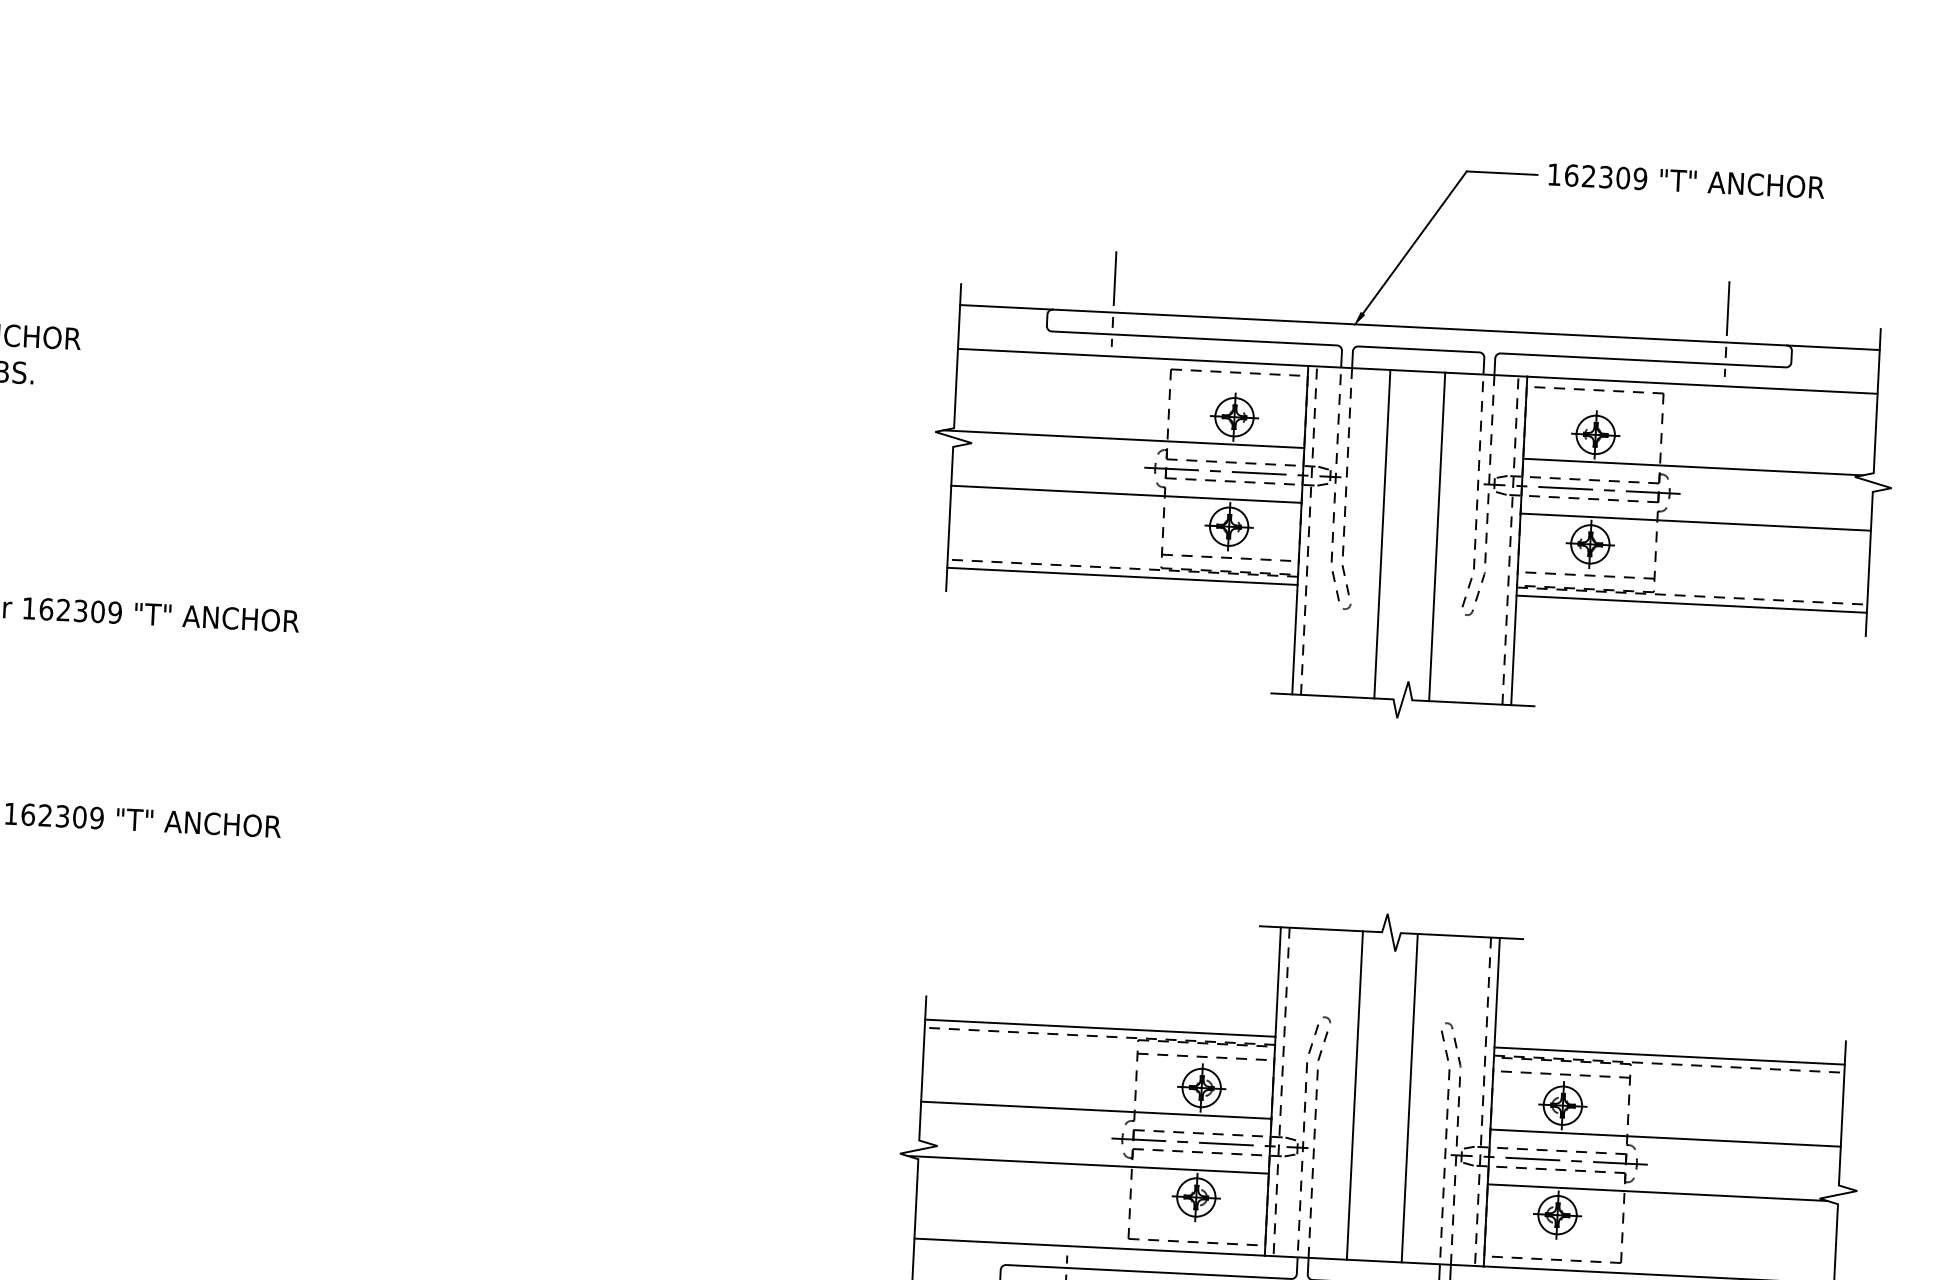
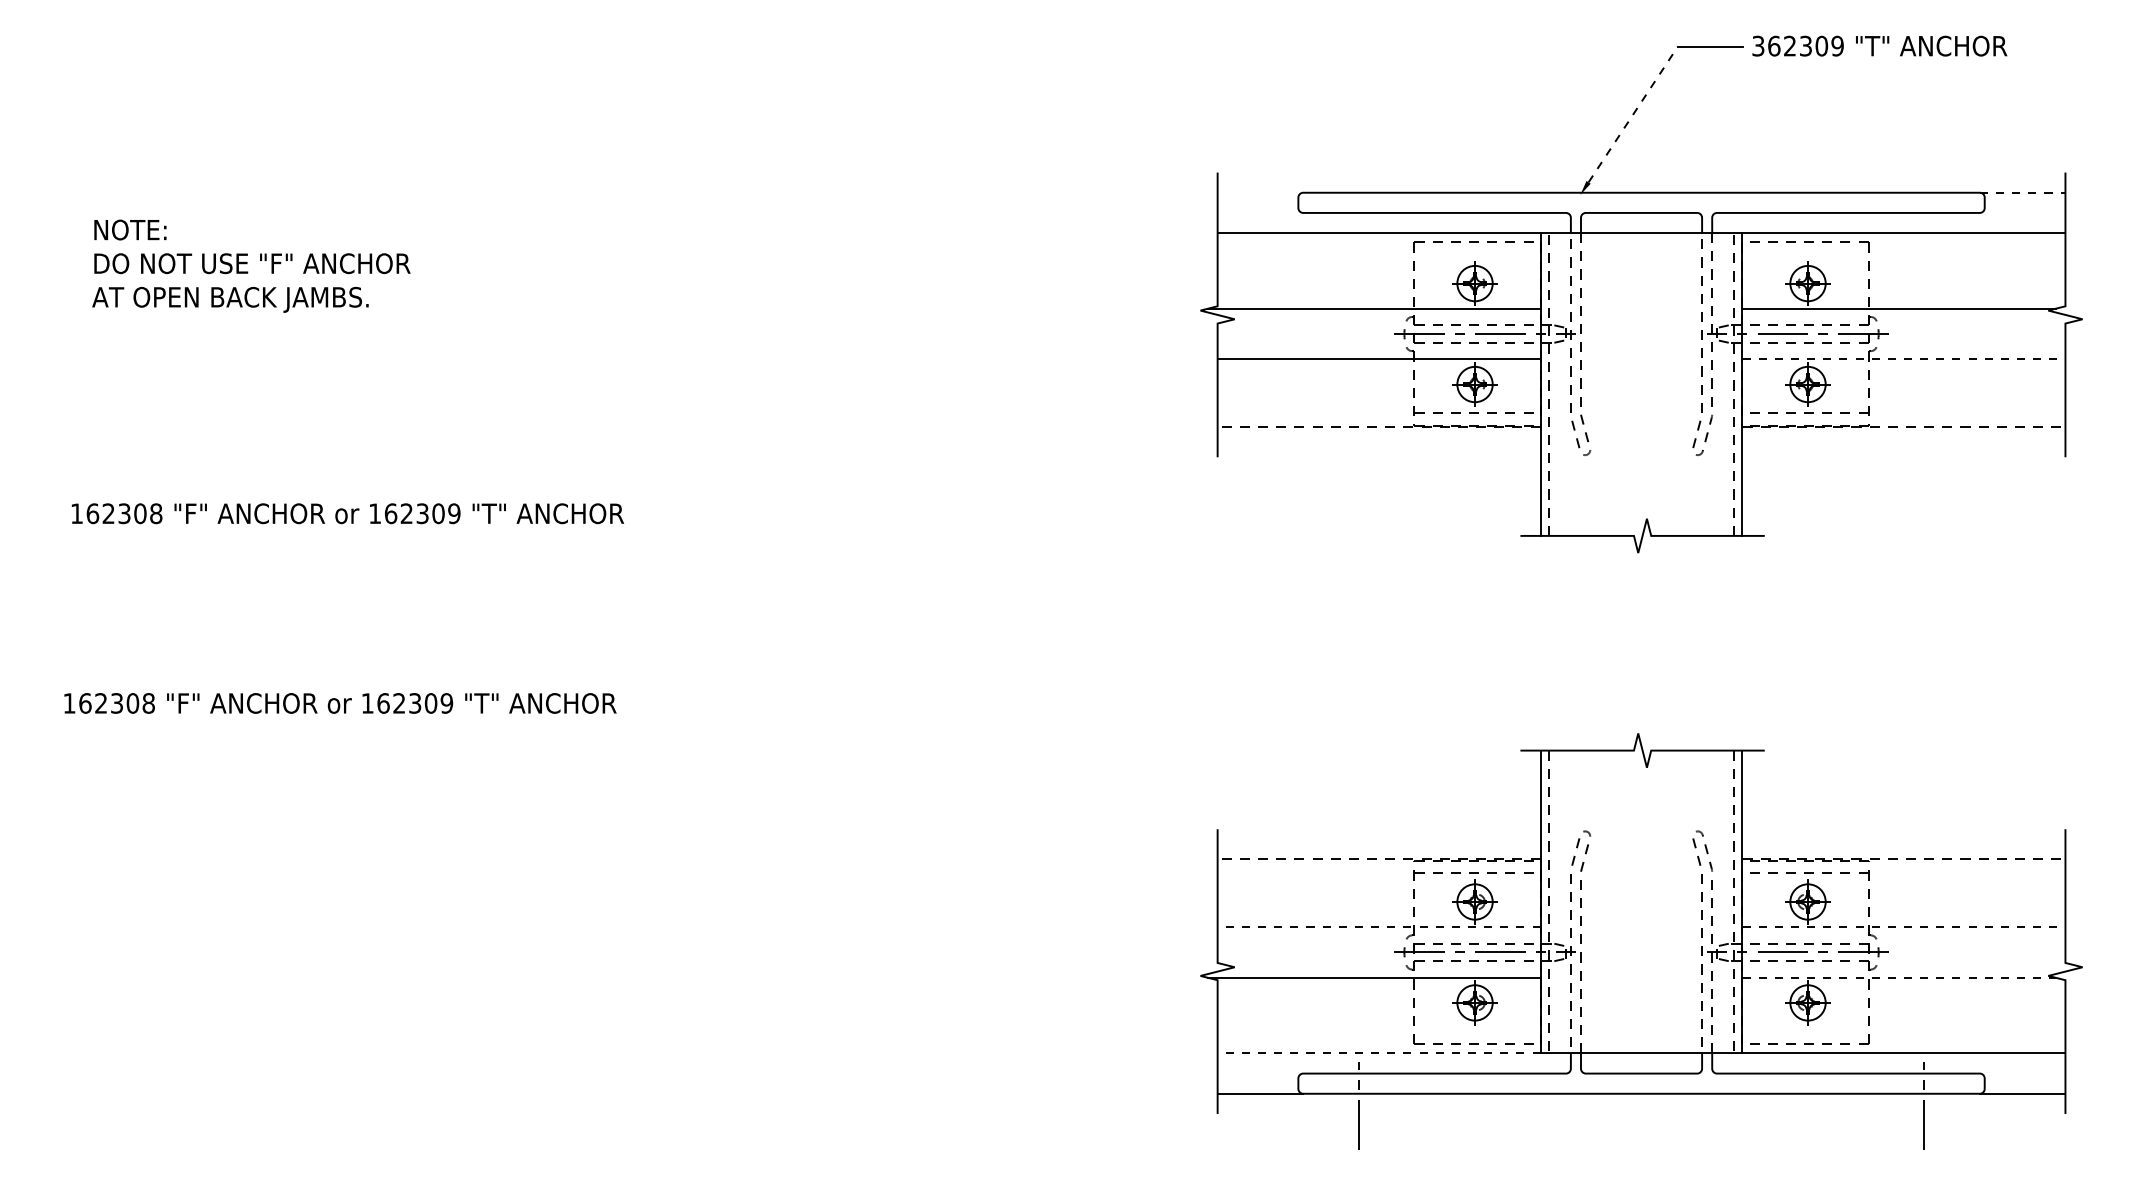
text: (1554, 174) -> (1758, 45), 162309 -> 362309
line: (1415, 242) -> (1633, 114), solid -> dashed
line: (1113, 299) -> (1358, 180), removed
line: (1006, 307) -> (1260, 192), removed
line: (1727, 329) -> (1924, 180), removed
line: (1833, 347) -> (2022, 192), solid -> dashed
line: (1696, 522) -> (1904, 359), solid -> dashed
line: (1382, 534) -> (1616, 384), removed
line: (1436, 536) -> (1666, 384), removed
line: (1121, 575) -> (1378, 434), removed
line: (1691, 603) -> (1903, 434), removed
line: (1099, 1028) -> (1378, 851), removed
line: (1669, 1055) -> (1903, 851), removed
line: (1355, 1094) -> (1616, 901), removed
line: (1409, 1097) -> (1666, 901), removed
line: (1095, 1110) -> (1378, 927), solid -> dashed
line: (1666, 1138) -> (1904, 927), solid -> dashed
line: (1658, 1192) -> (1899, 977), solid -> dashed
line: (1088, 1247) -> (1378, 1053), solid -> dashed

